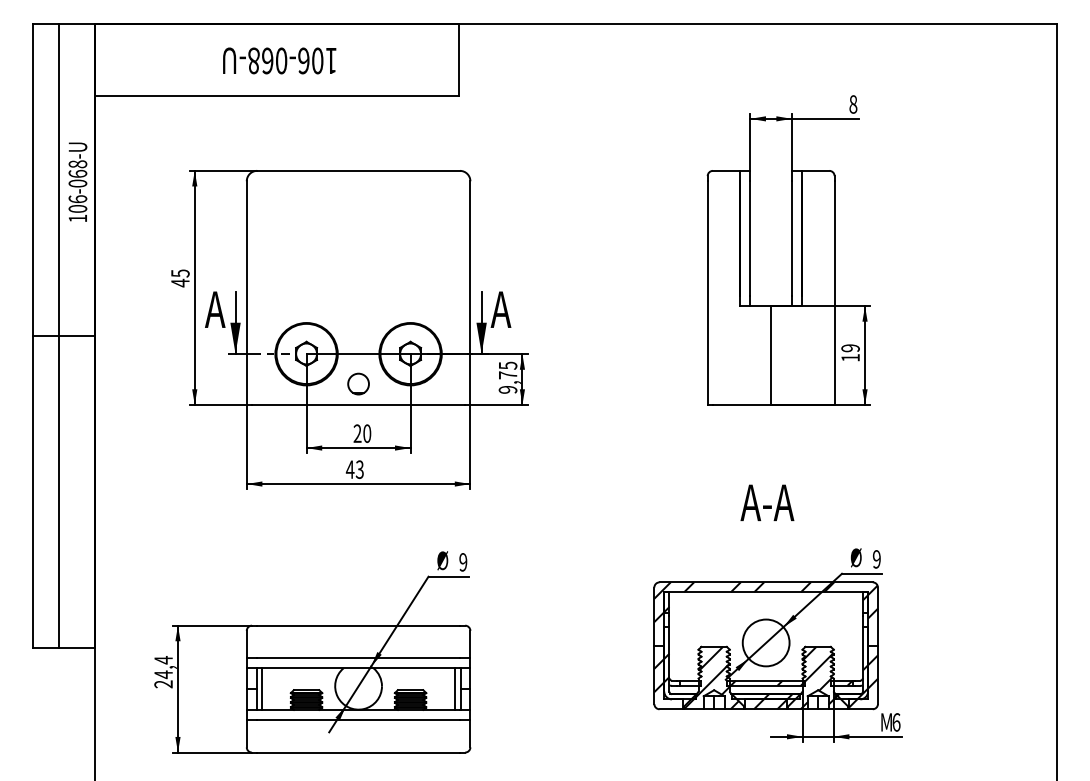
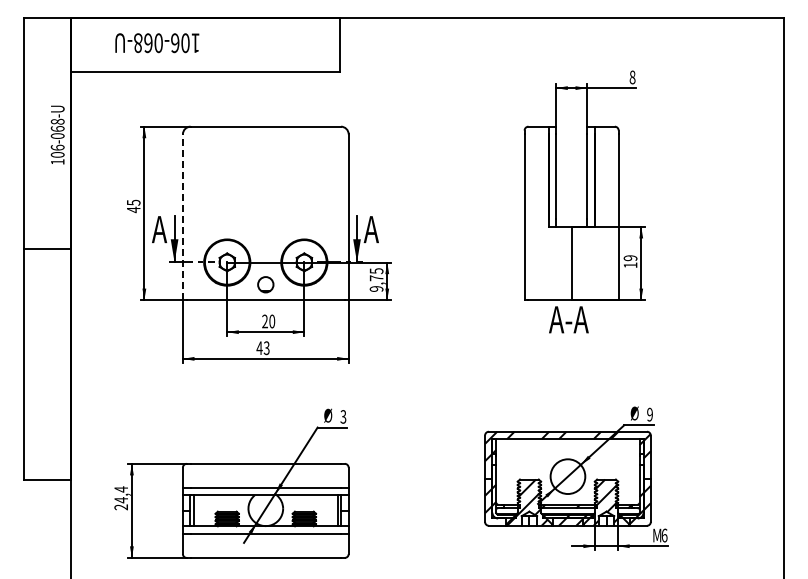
text: (279, 61) -> (157, 43), moved
line: (246, 293) -> (182, 217), solid -> dashed
line: (58, 335) -> (43, 248), removed
text: (766, 502) -> (568, 319), moved
text: (463, 561) -> (343, 416), 9 -> 3

